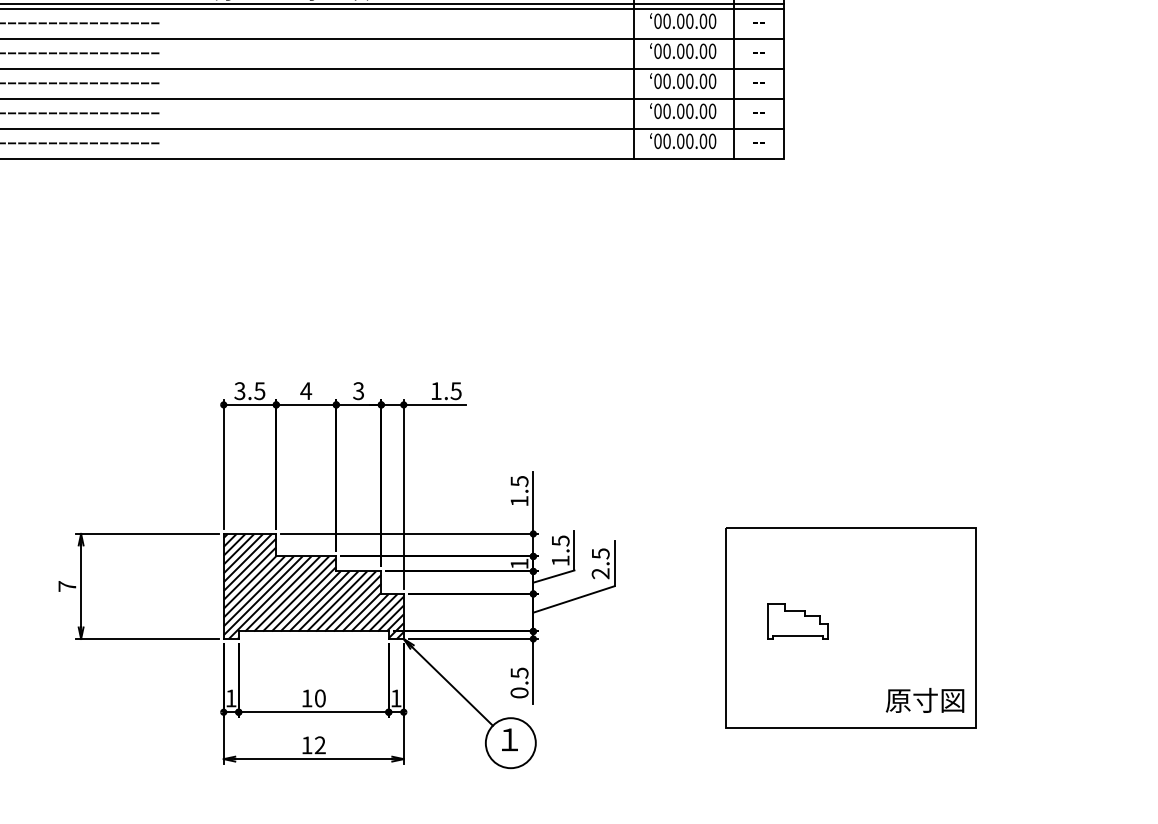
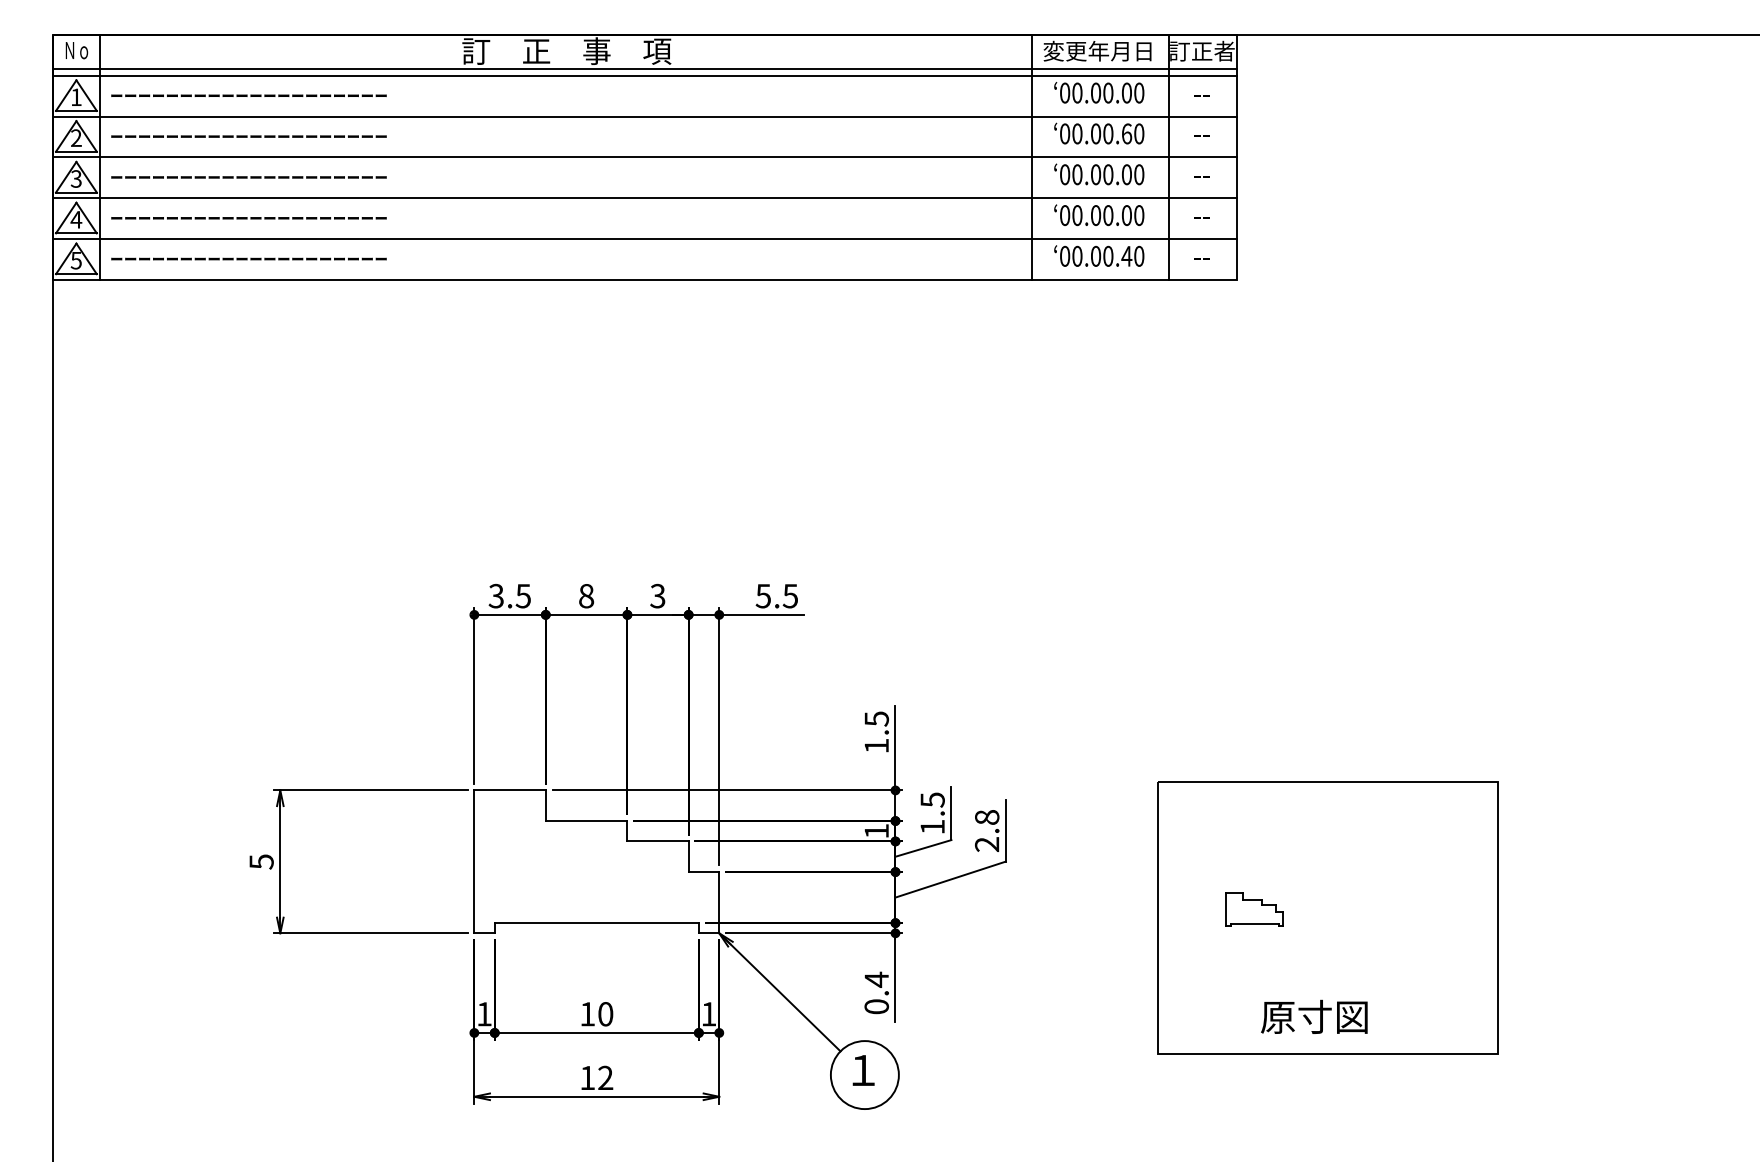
text: (703, 51) -> (1127, 133), 00.00.00 -> 00.00.60
text: (703, 140) -> (1126, 255), 00.00.00 -> 00.00.40
text: (306, 391) -> (586, 596), 4 -> 8
text: (435, 391) -> (762, 596), 1.5 -> 5.5
text: (600, 553) -> (987, 817), 2.5 -> 2.8
text: (67, 586) -> (261, 861), 7 -> 5
hatch: (313, 586) -> (596, 861), removed
part: (797, 621) -> (1254, 909), size x0.7
text: (519, 672) -> (876, 979), 0.5 -> 0.4
text: (925, 700) -> (1314, 1016), moved

